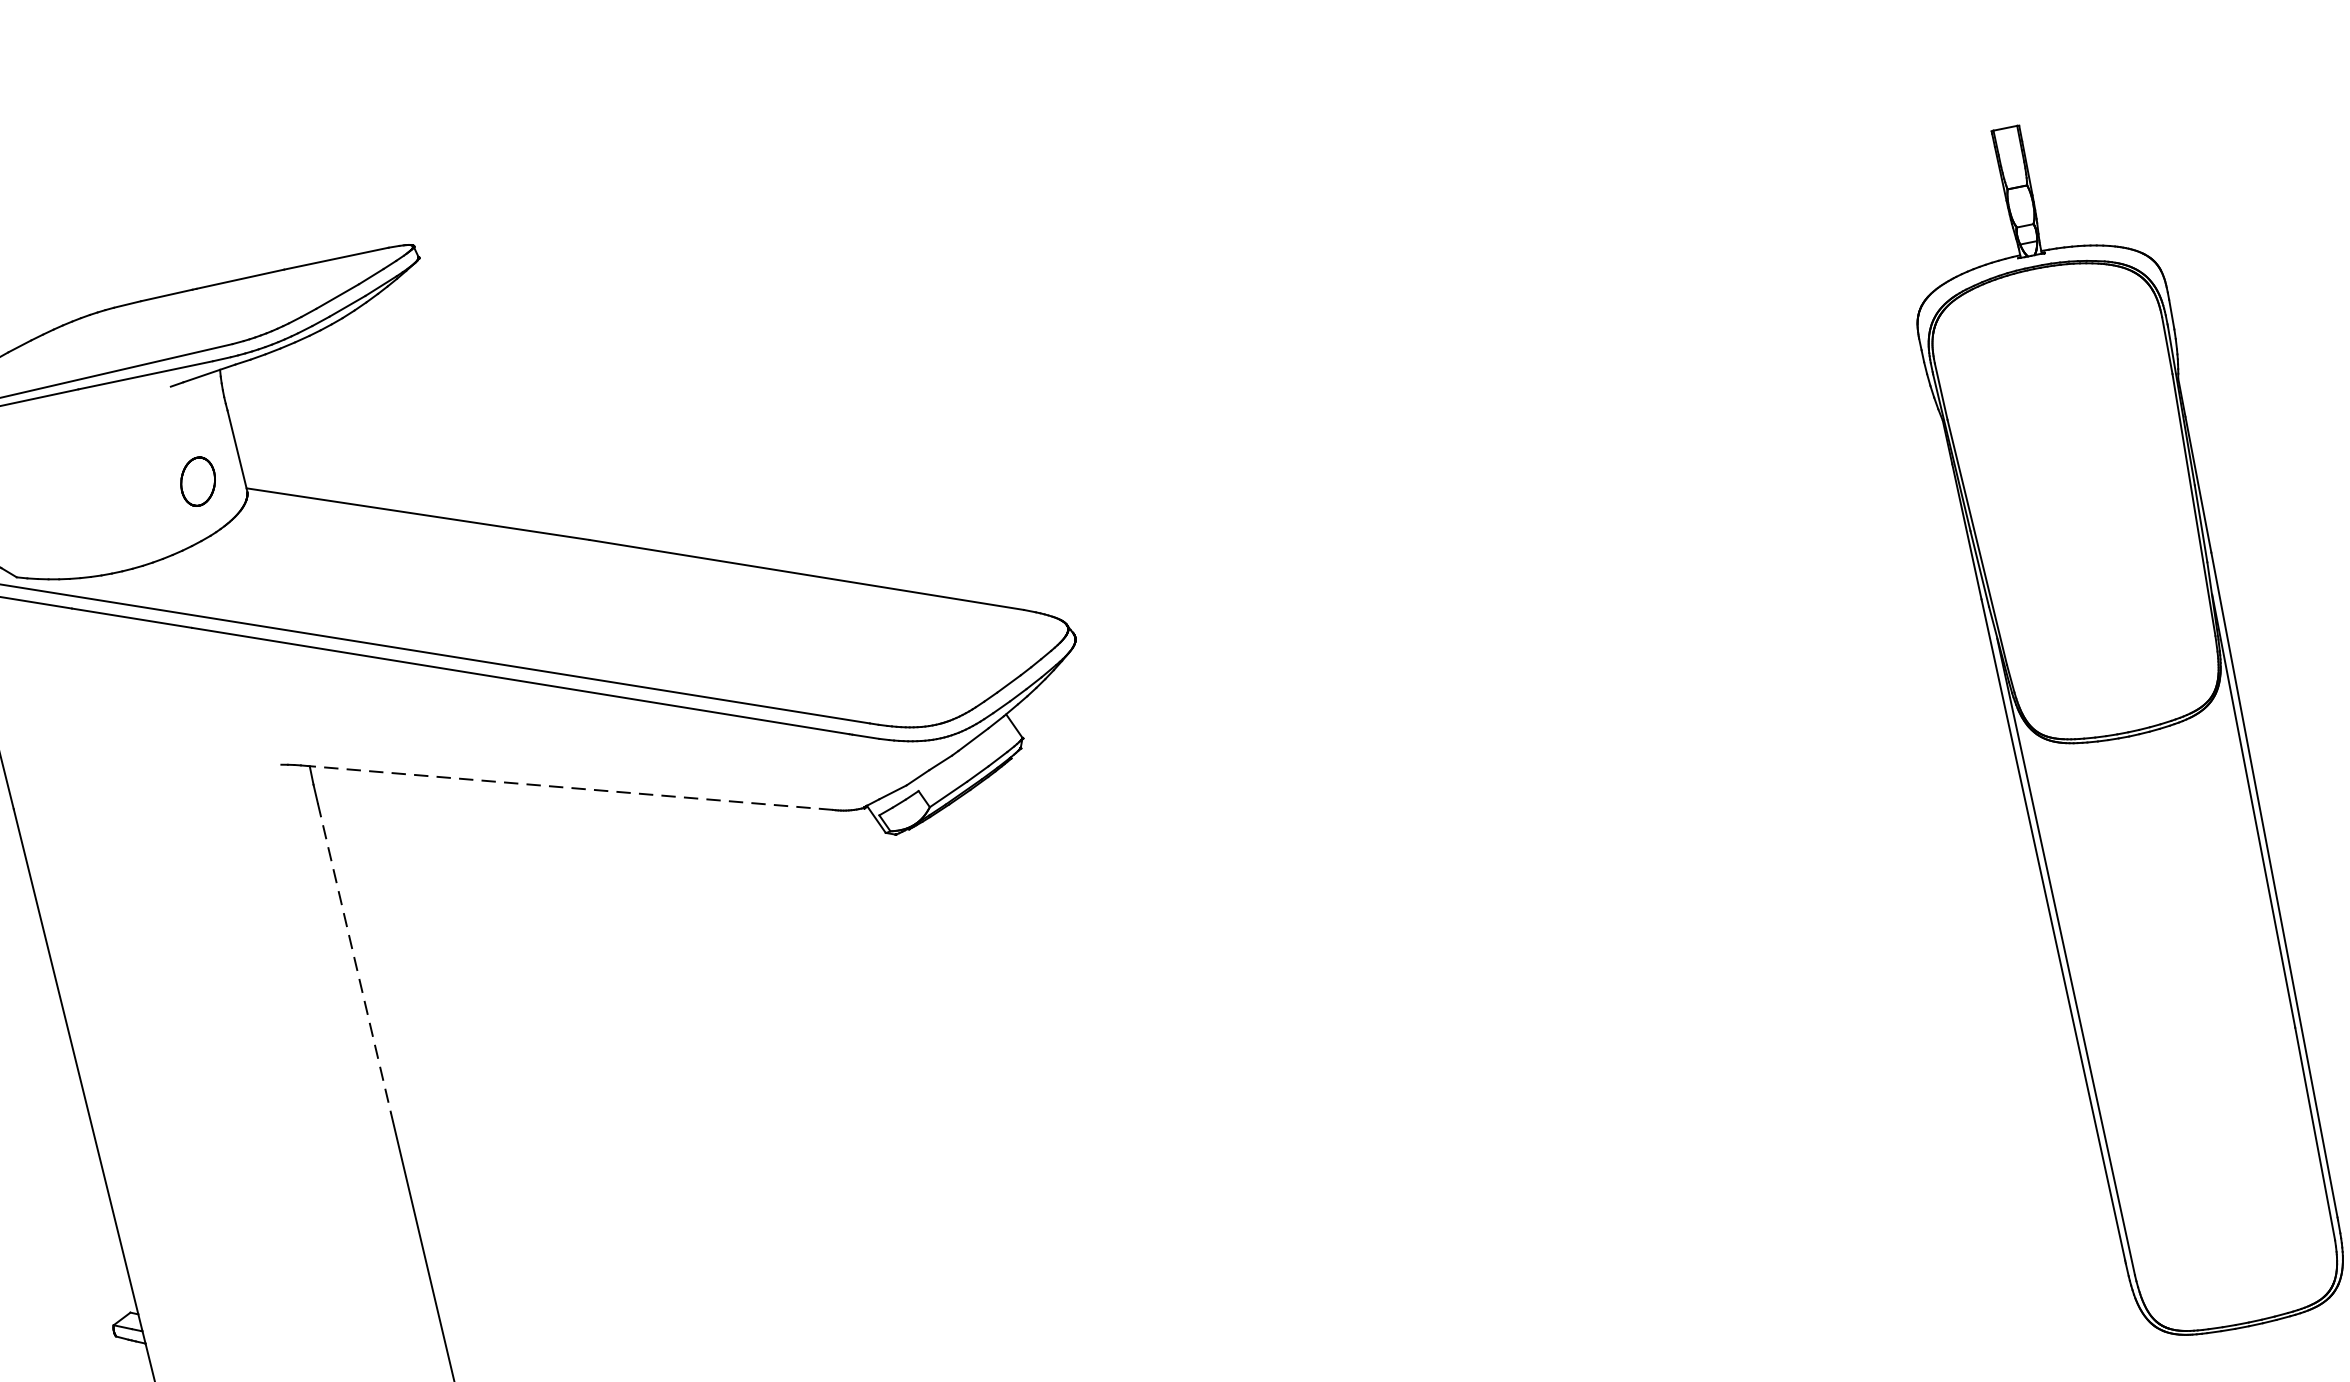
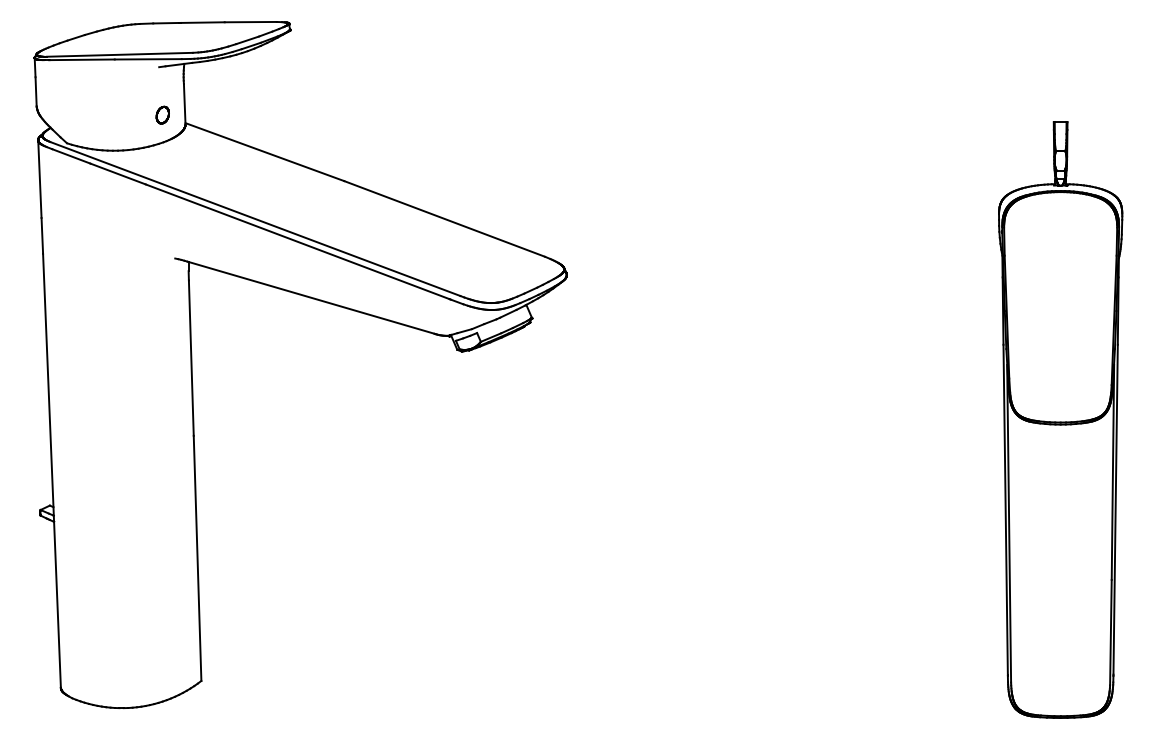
part: (196, 480) -> (162, 114), size x0.71
line: (571, 787) -> (311, 297), dashed -> solid
line: (354, 959) -> (191, 358), dashed -> solid

